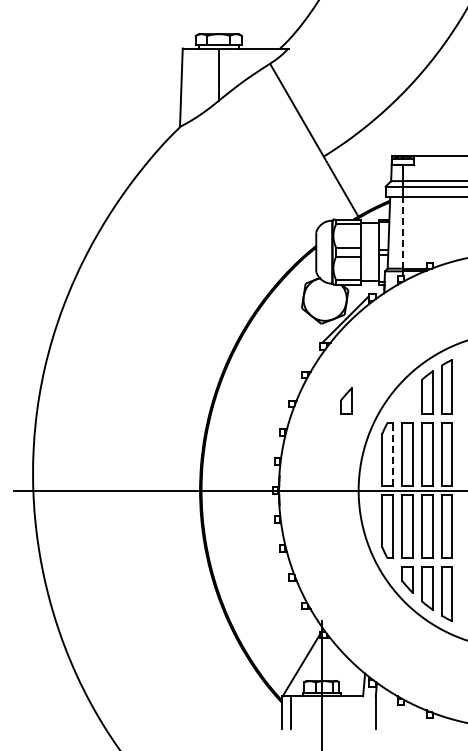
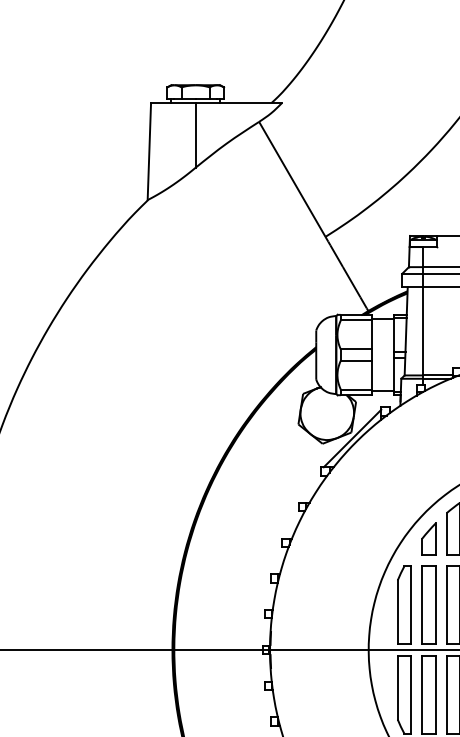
line: (402, 233) -> (422, 331), dashed -> solid
part: (346, 400) -> (429, 538), moved
line: (392, 454) -> (410, 605), dashed -> solid

